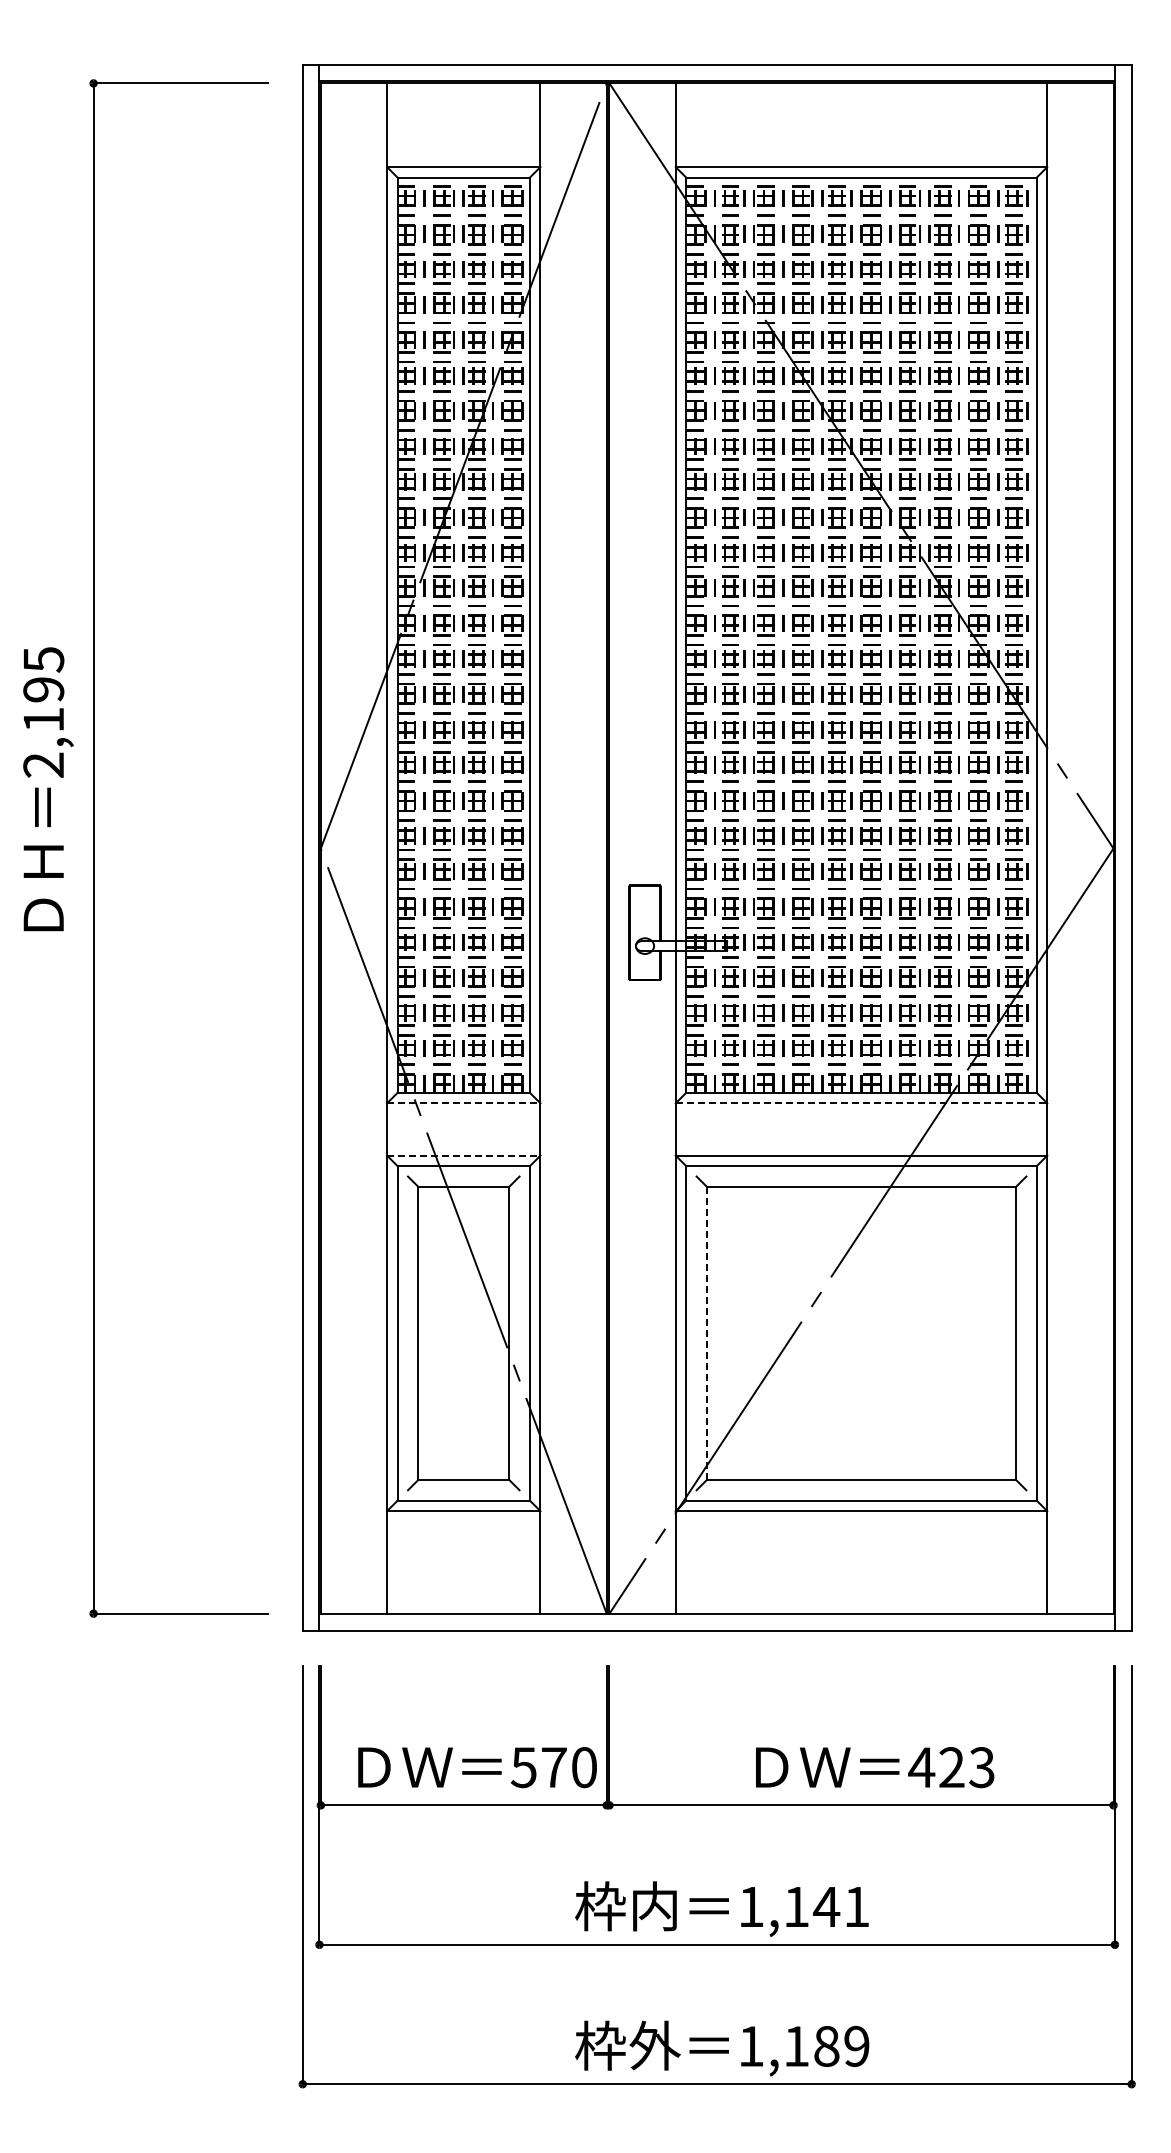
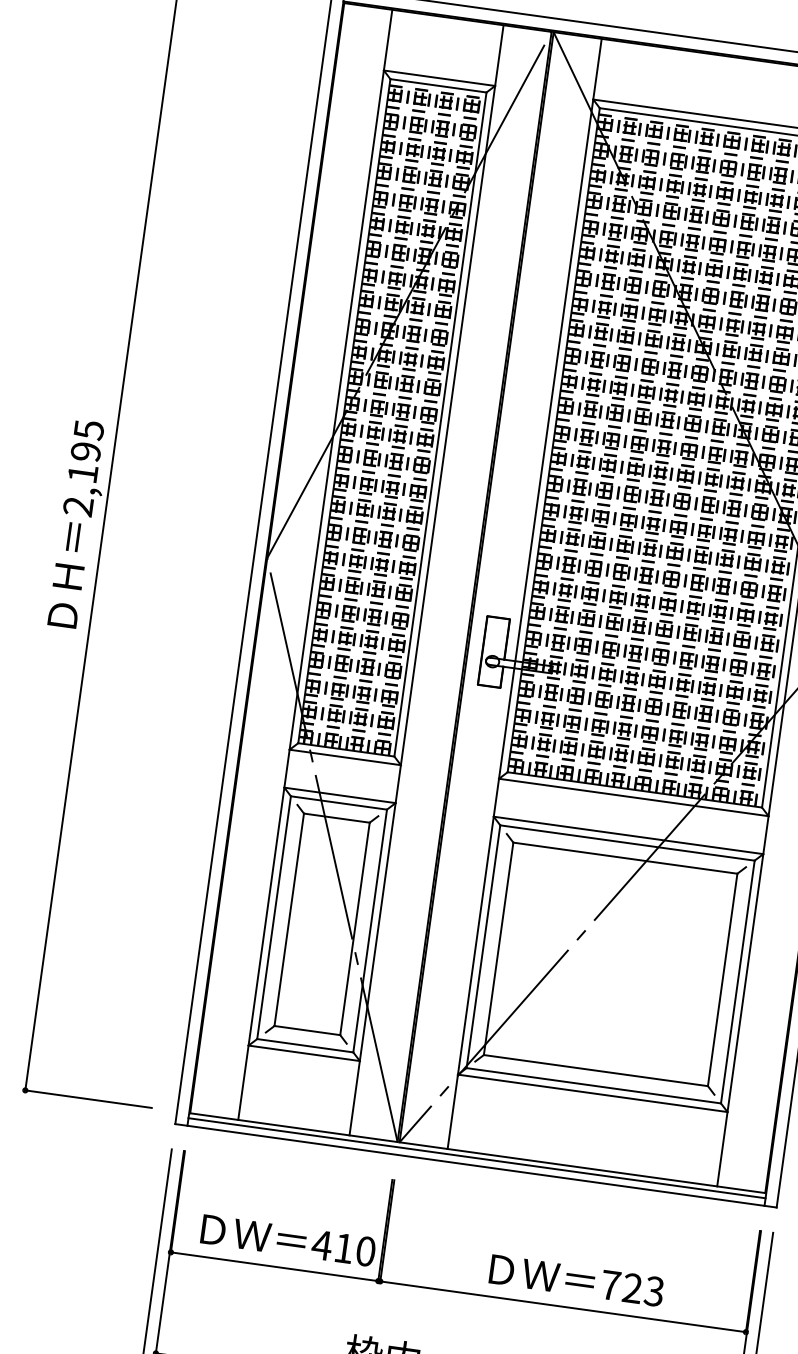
text: (48, 789) -> (79, 524), moved
line: (463, 1103) -> (345, 757), dashed -> solid
line: (861, 1103) -> (633, 797), dashed -> solid
line: (463, 1155) -> (339, 795), dashed -> solid
line: (707, 1332) -> (499, 948), dashed -> solid
line: (716, 1620) -> (476, 1158), added
text: (538, 1767) -> (332, 1246), 570 -> 410
text: (921, 1767) -> (610, 1285), 423 -> 723

